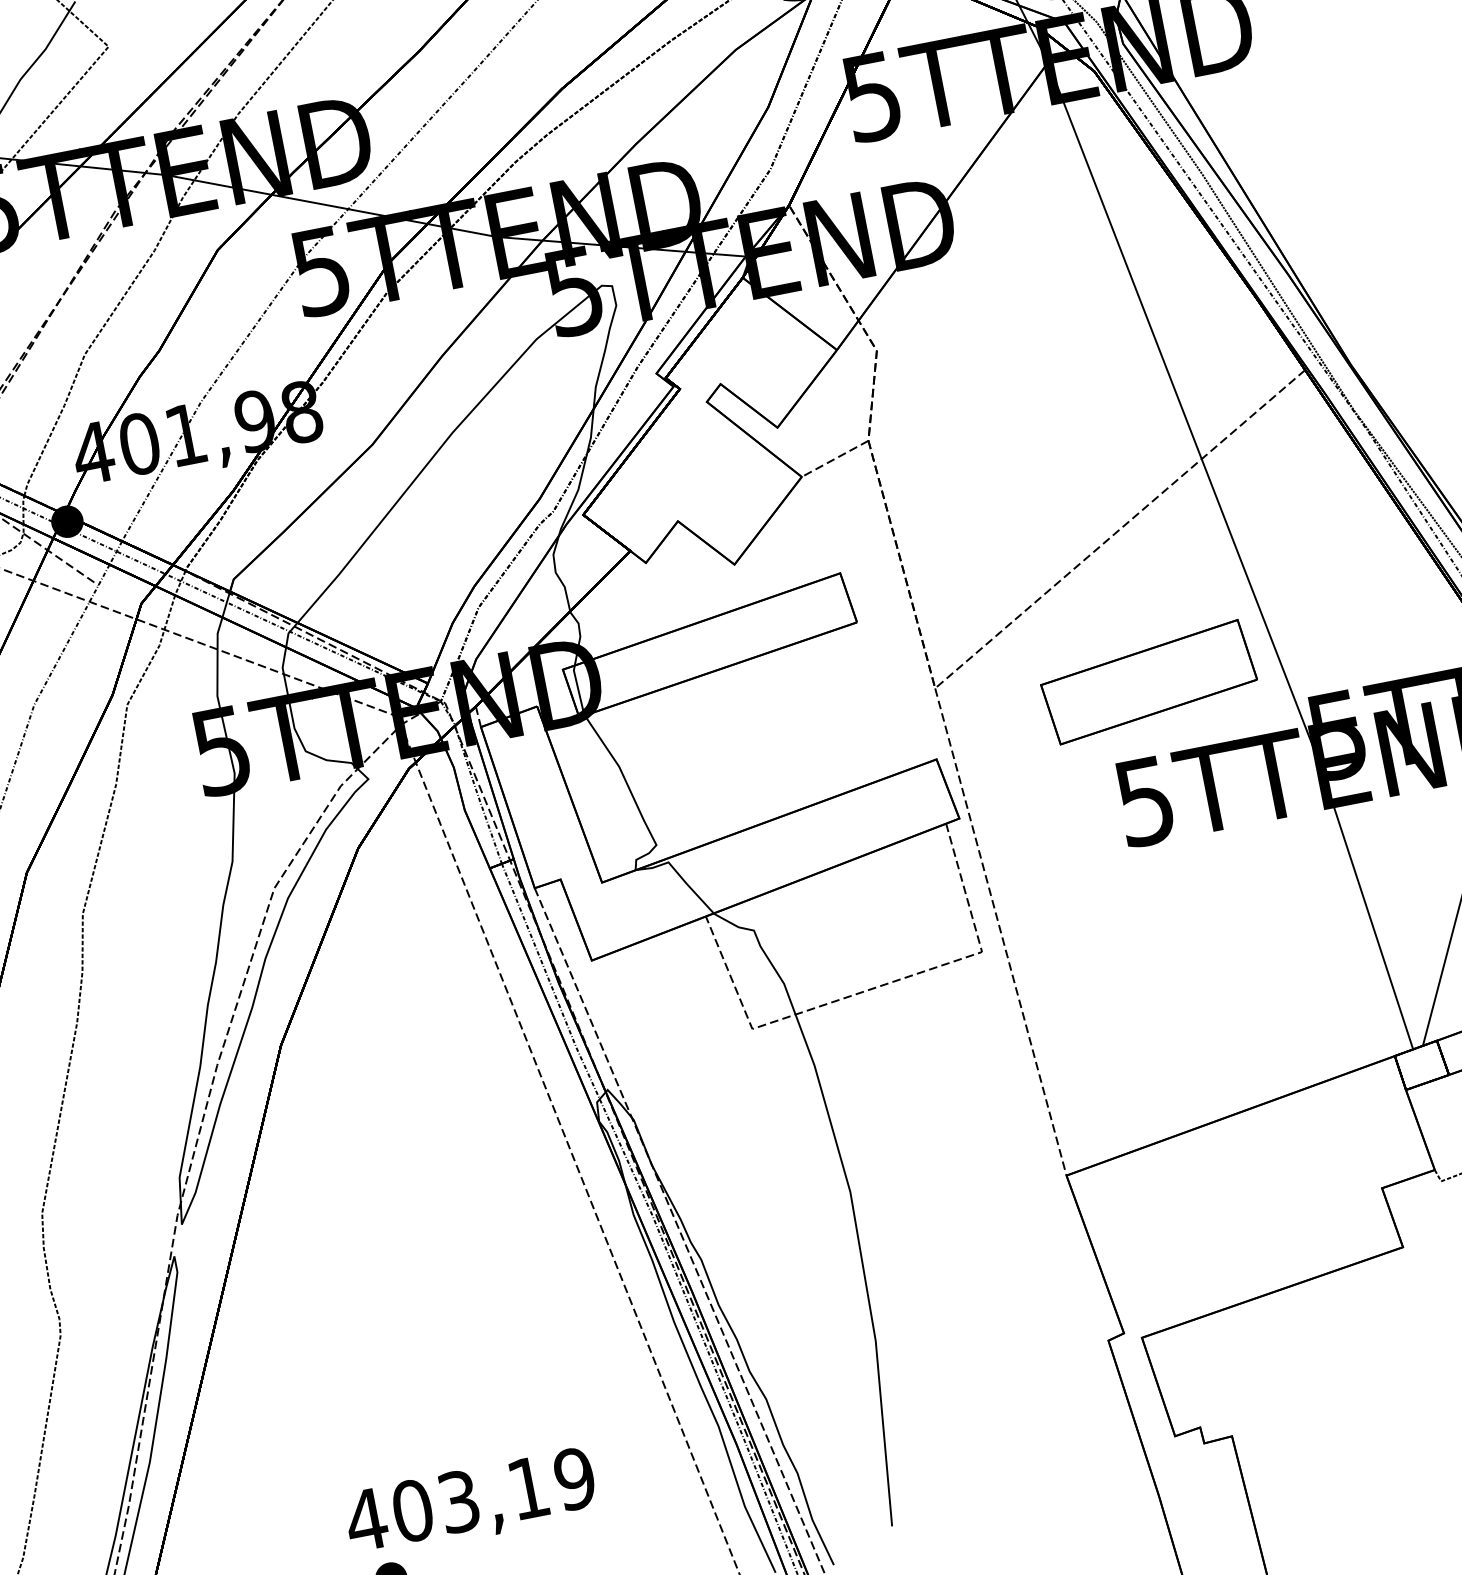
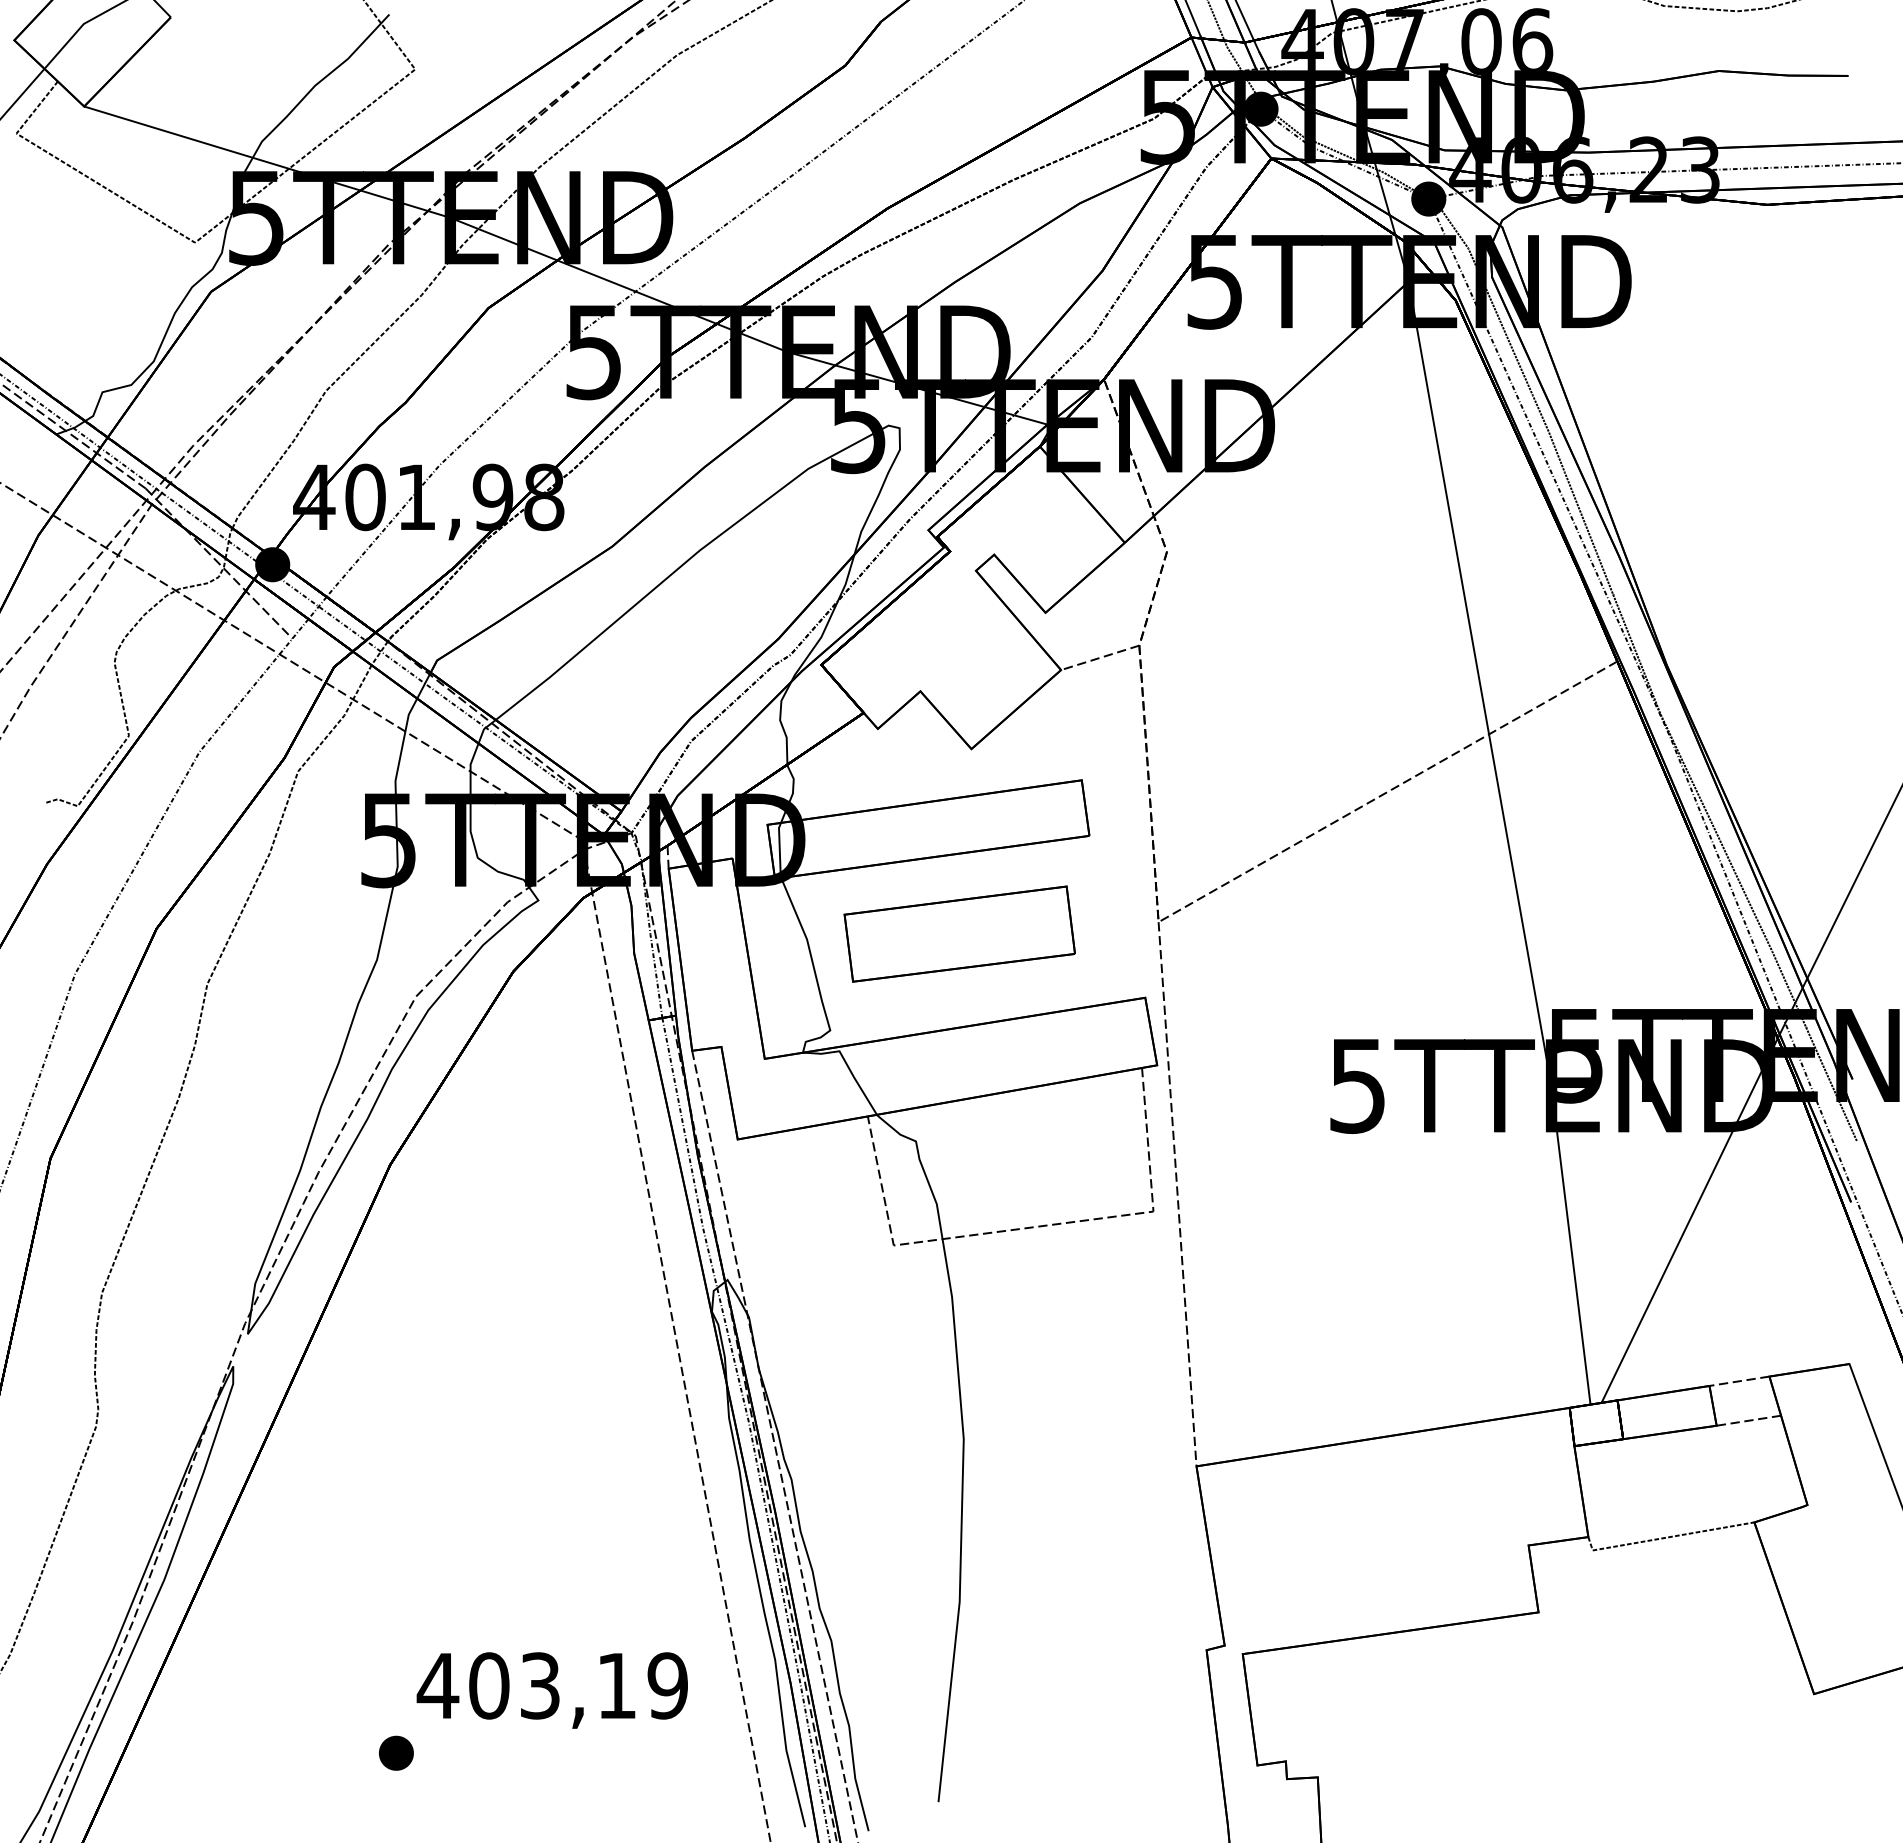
part: (1148, 681) -> (959, 933), moved
text: (470, 1503) -> (551, 1690), moved

